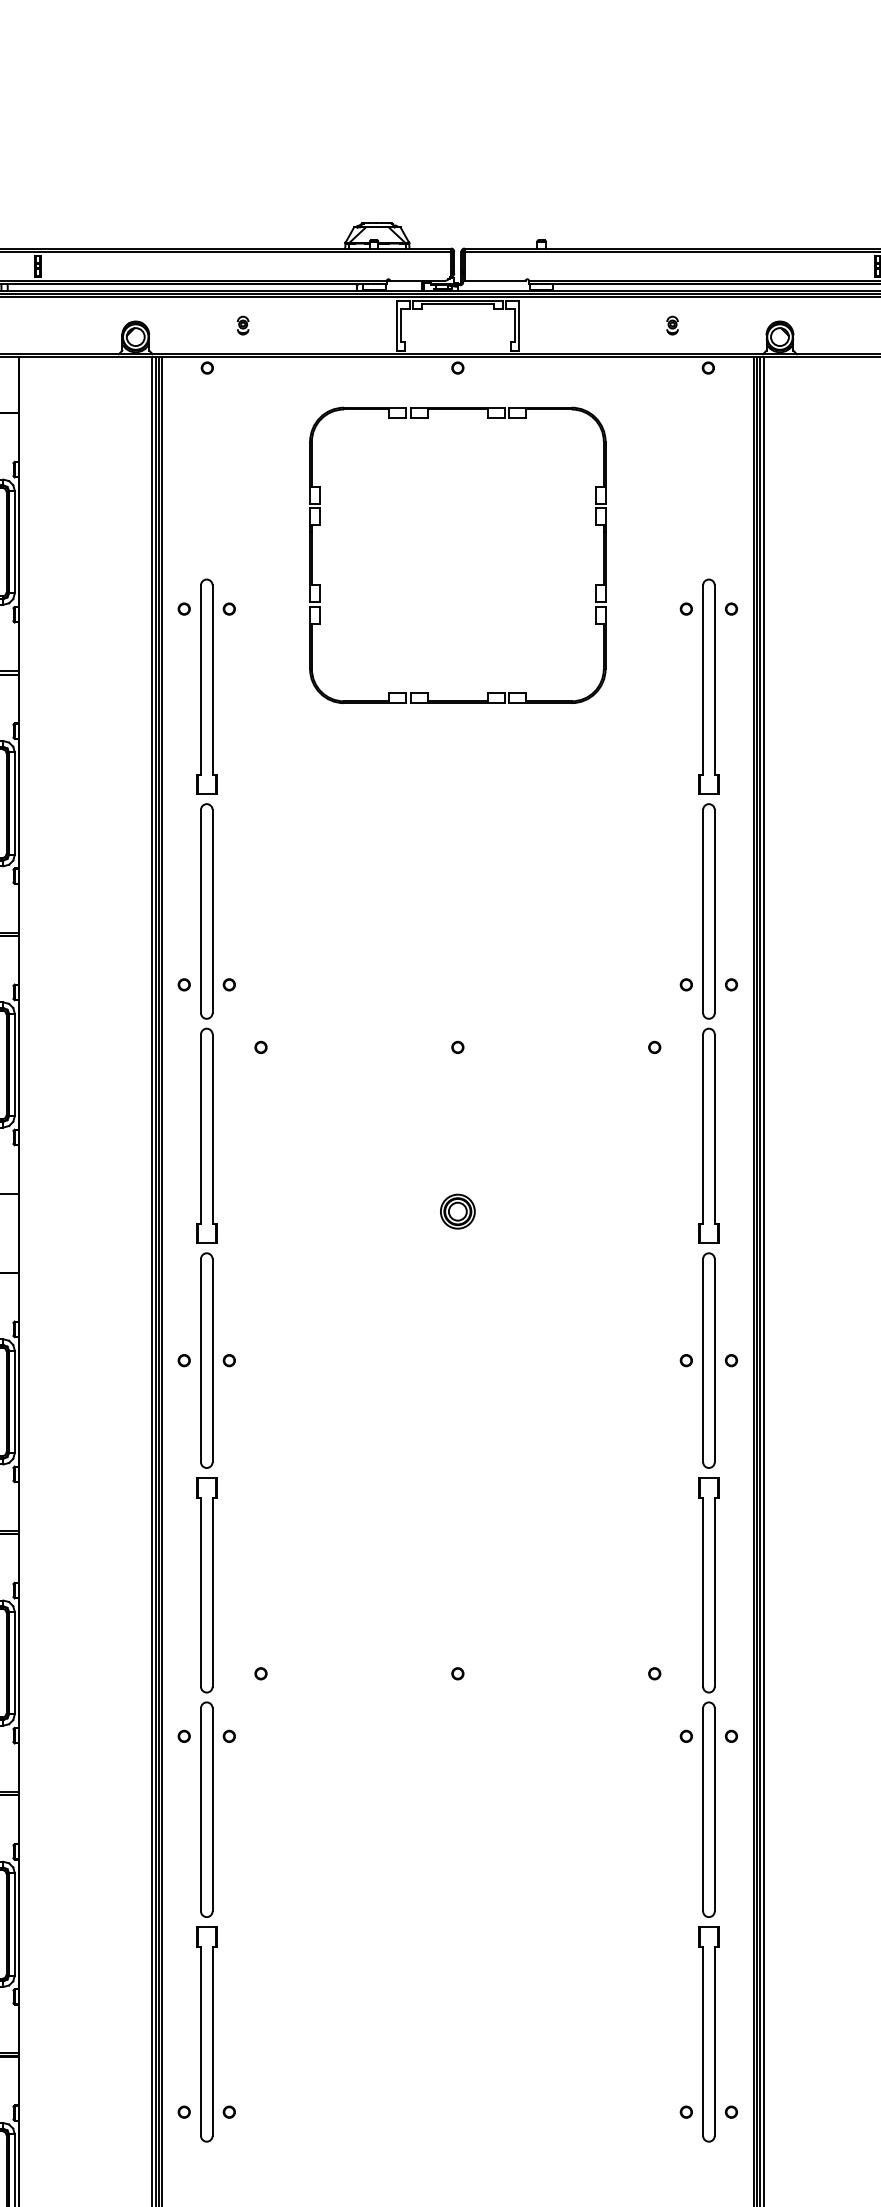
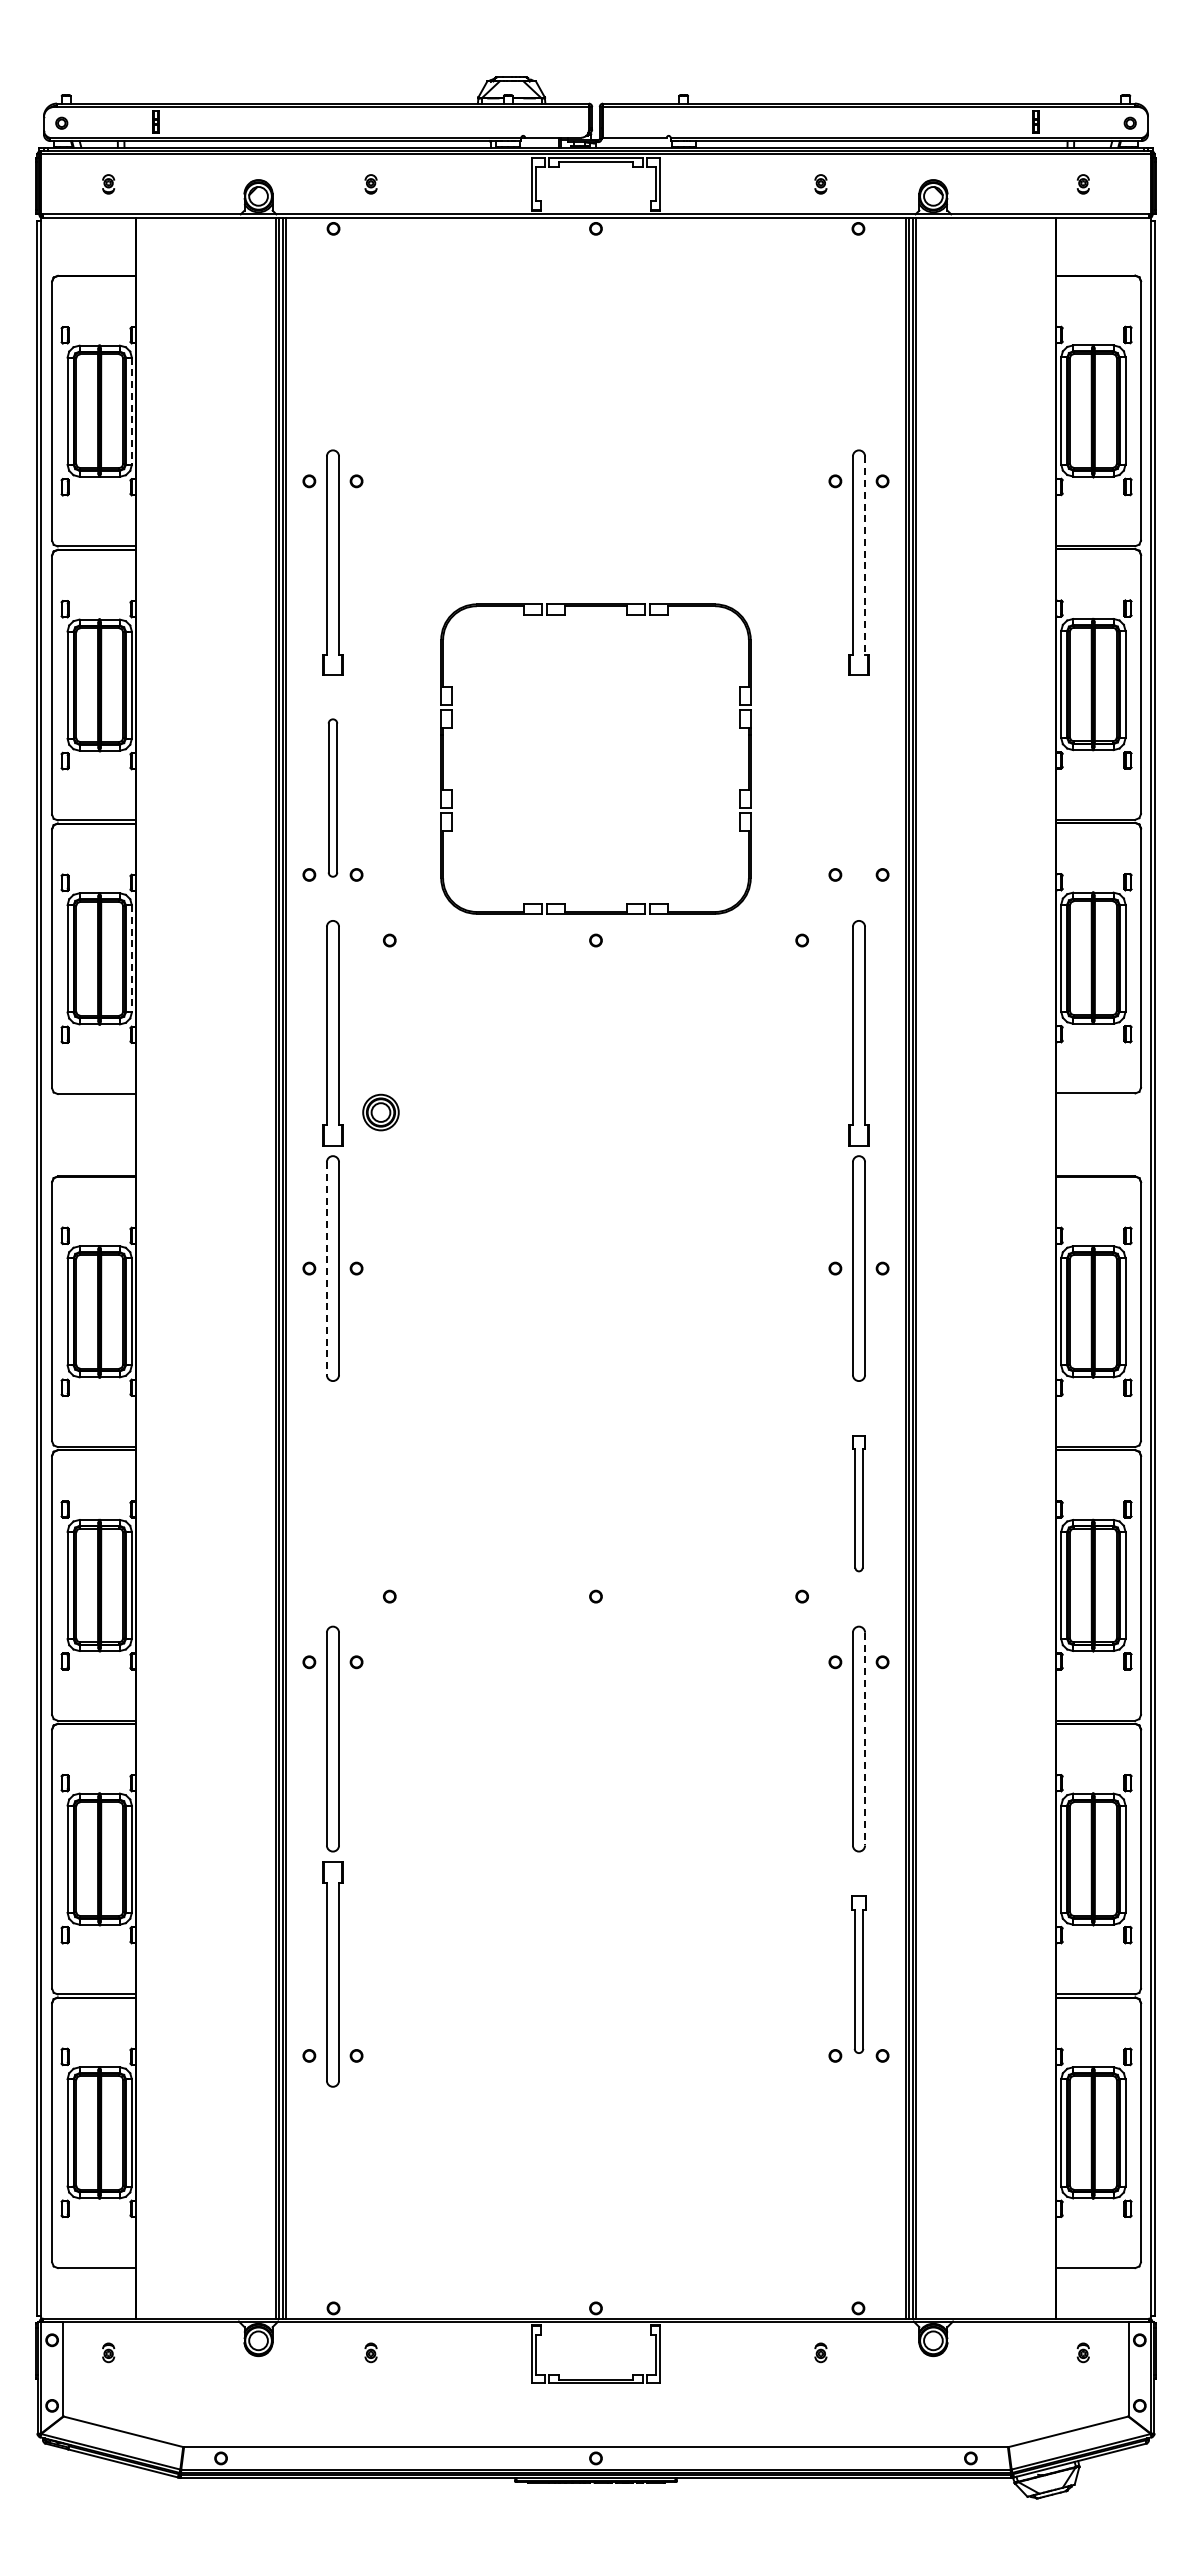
part: (428, 418) -> (565, 615), moved
line: (14, 542) -> (131, 411), solid -> dashed
line: (715, 680) -> (865, 556), solid -> dashed
part: (206, 910) -> (332, 797), size x0.7
part: (708, 910) -> (858, 797), removed
line: (14, 1064) -> (131, 958), solid -> dashed
part: (457, 1211) -> (380, 1112), moved
line: (200, 1361) -> (326, 1269), solid -> dashed
part: (206, 1584) -> (332, 1503), removed
part: (708, 1584) -> (858, 1503), size x0.6
line: (715, 1810) -> (865, 1739), solid -> dashed
part: (708, 2034) -> (858, 1974), size x0.7

